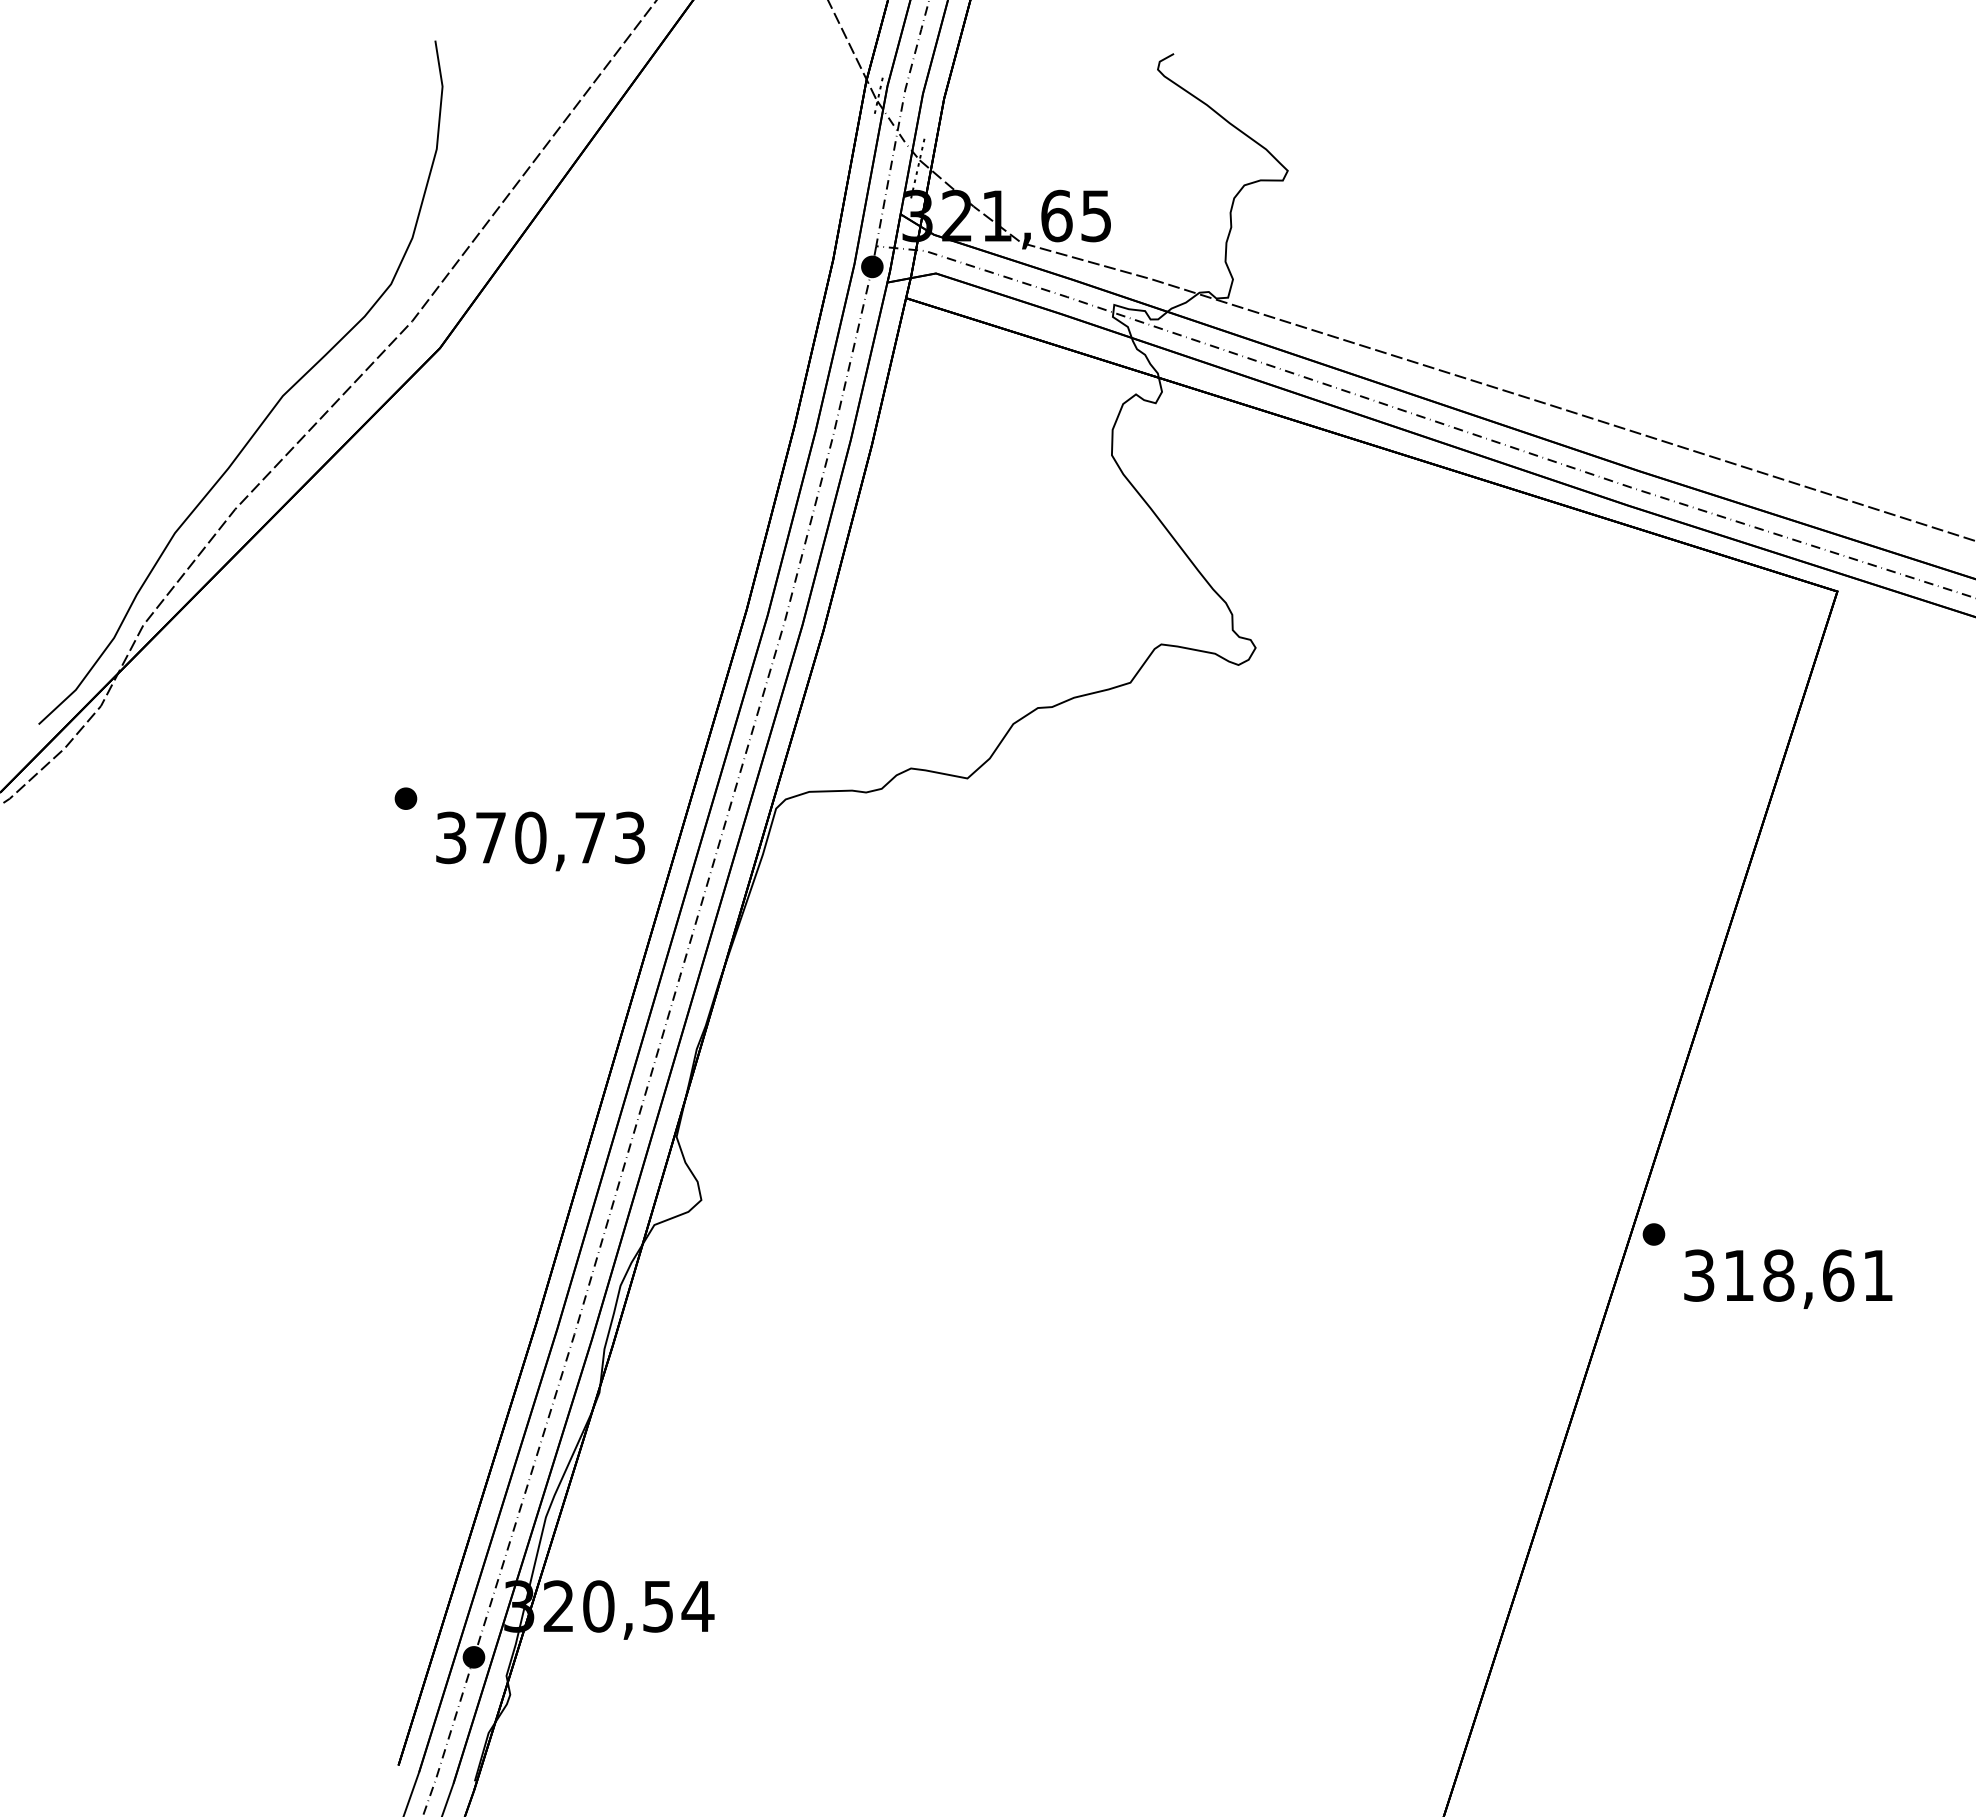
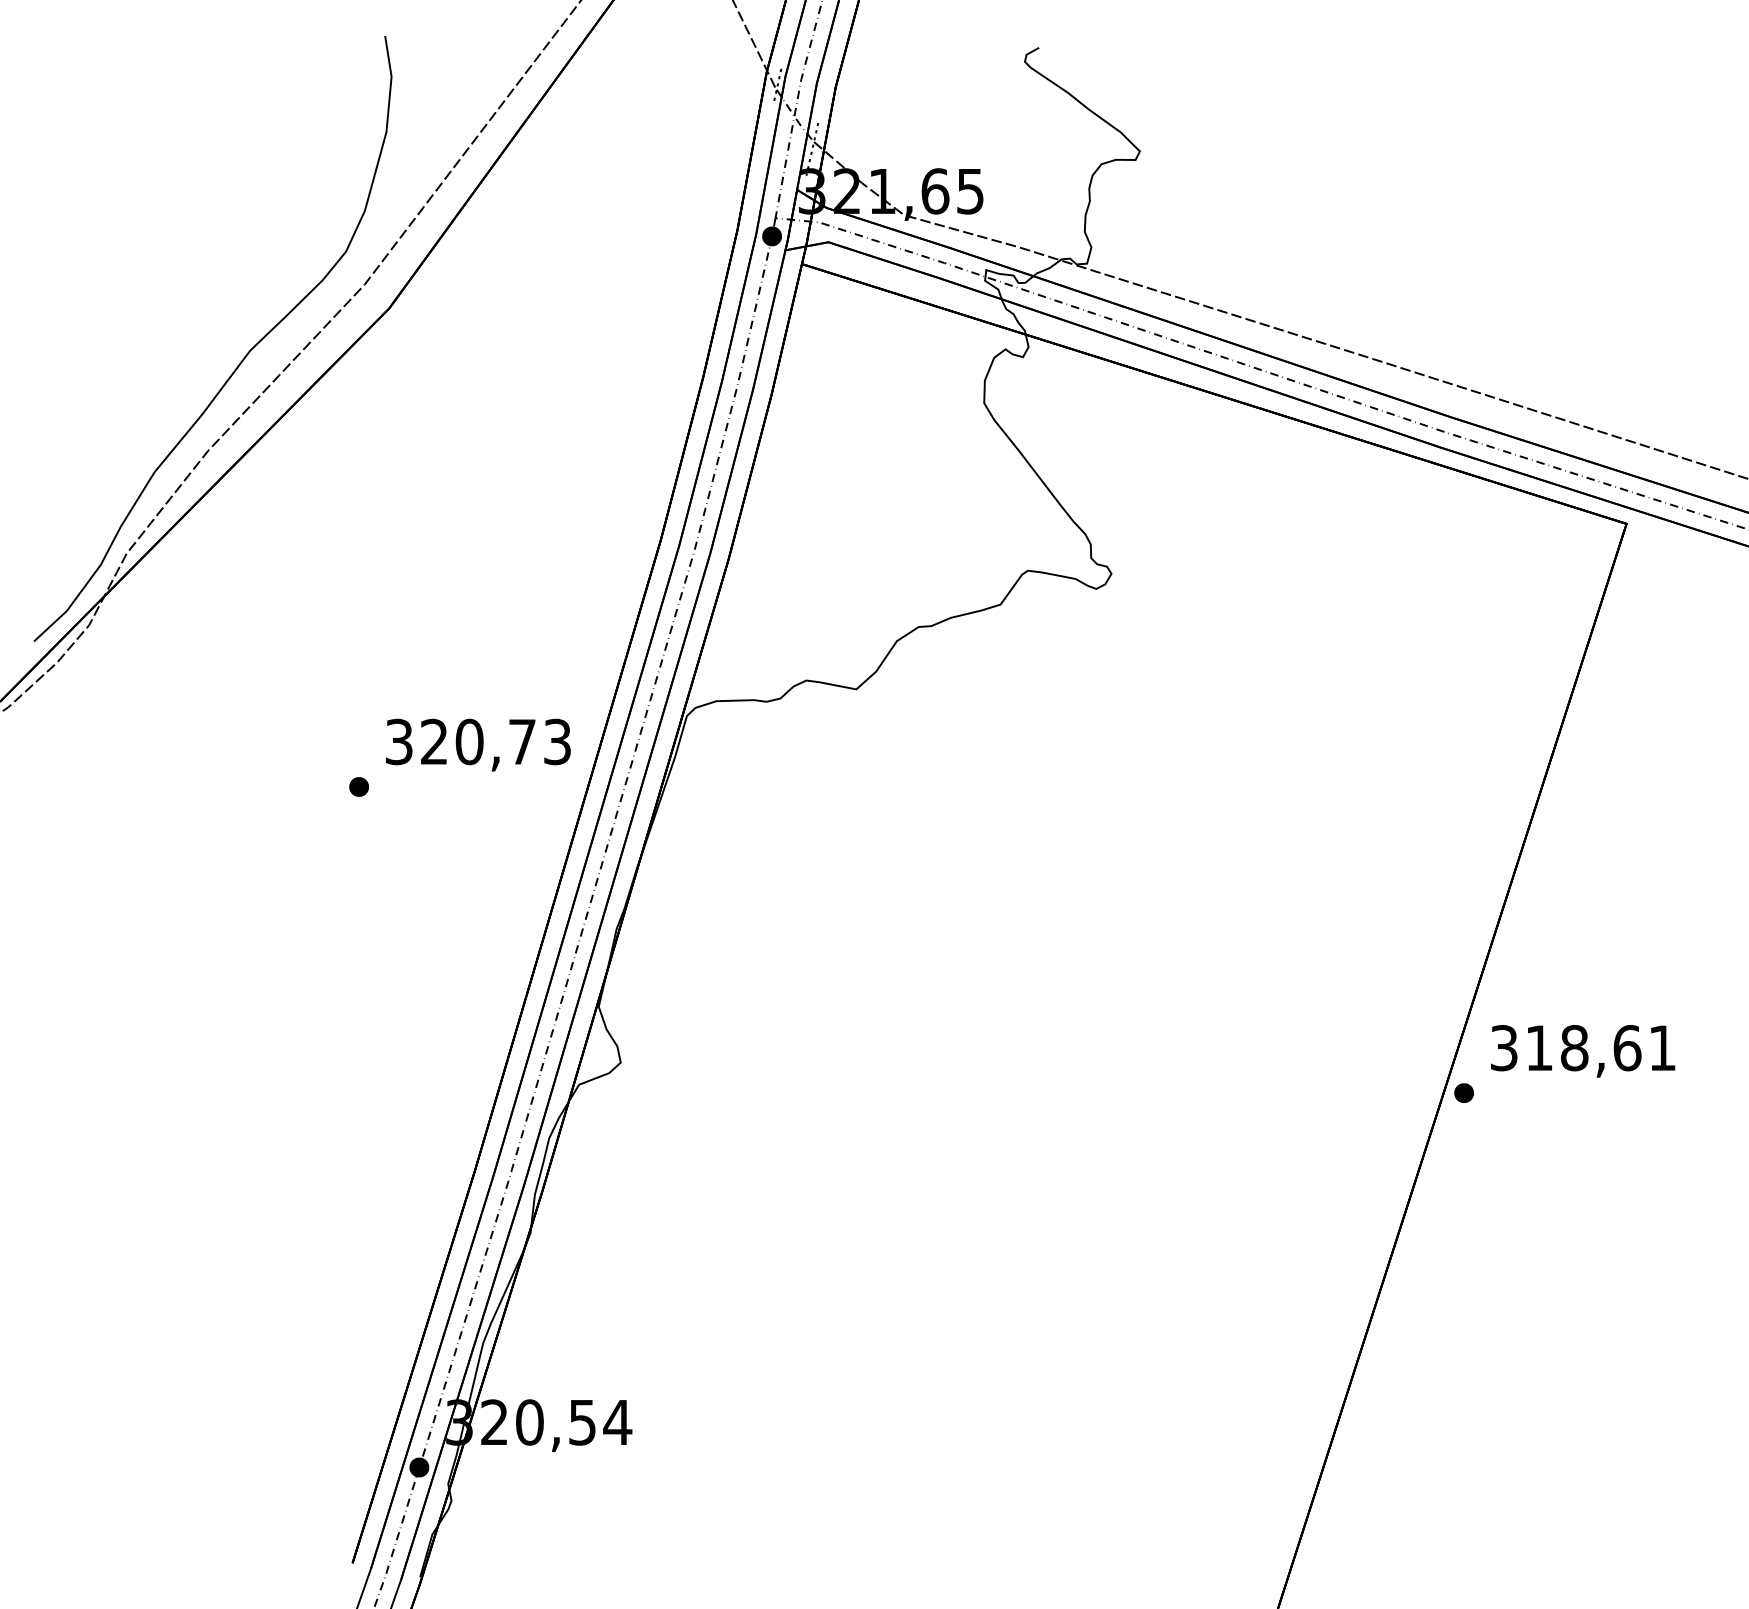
part: (405, 798) -> (358, 786), moved
text: (490, 837) -> (434, 741), 370,73 -> 320,73
text: (1788, 1278) -> (1583, 1050), moved

